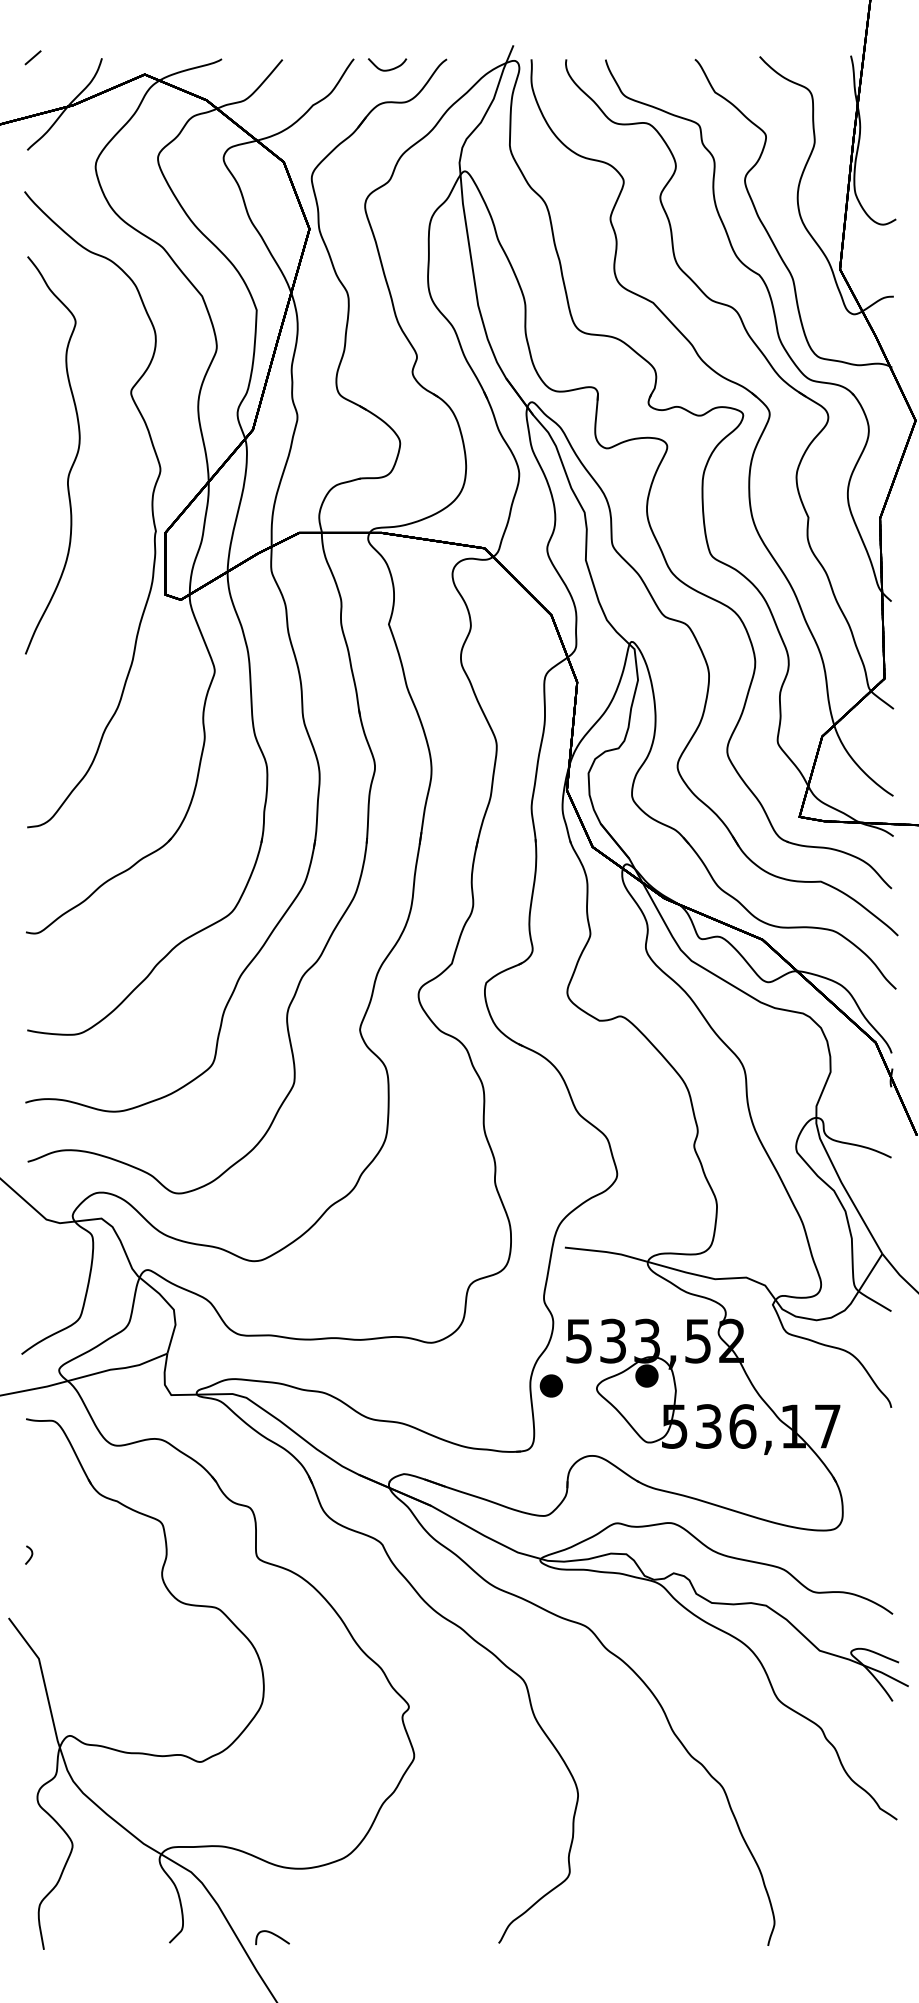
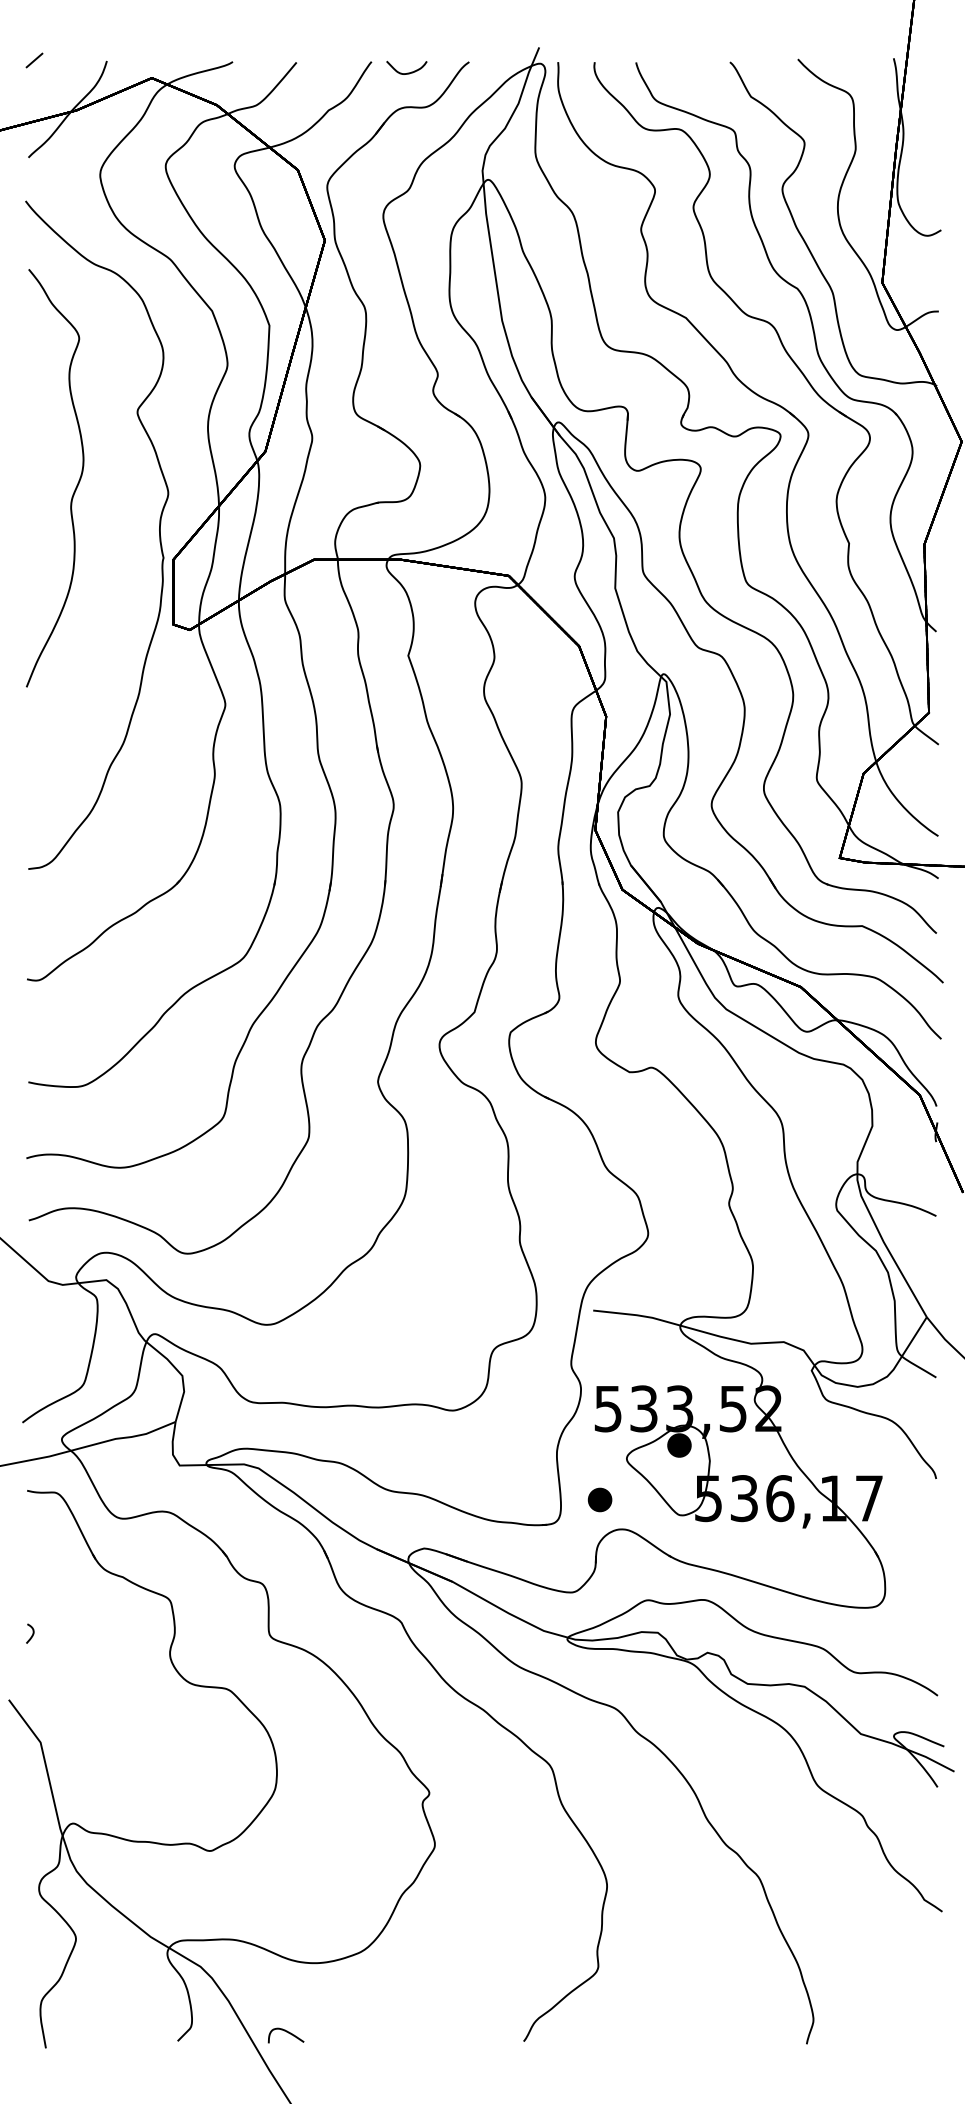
part: (550, 1385) -> (599, 1499), moved

